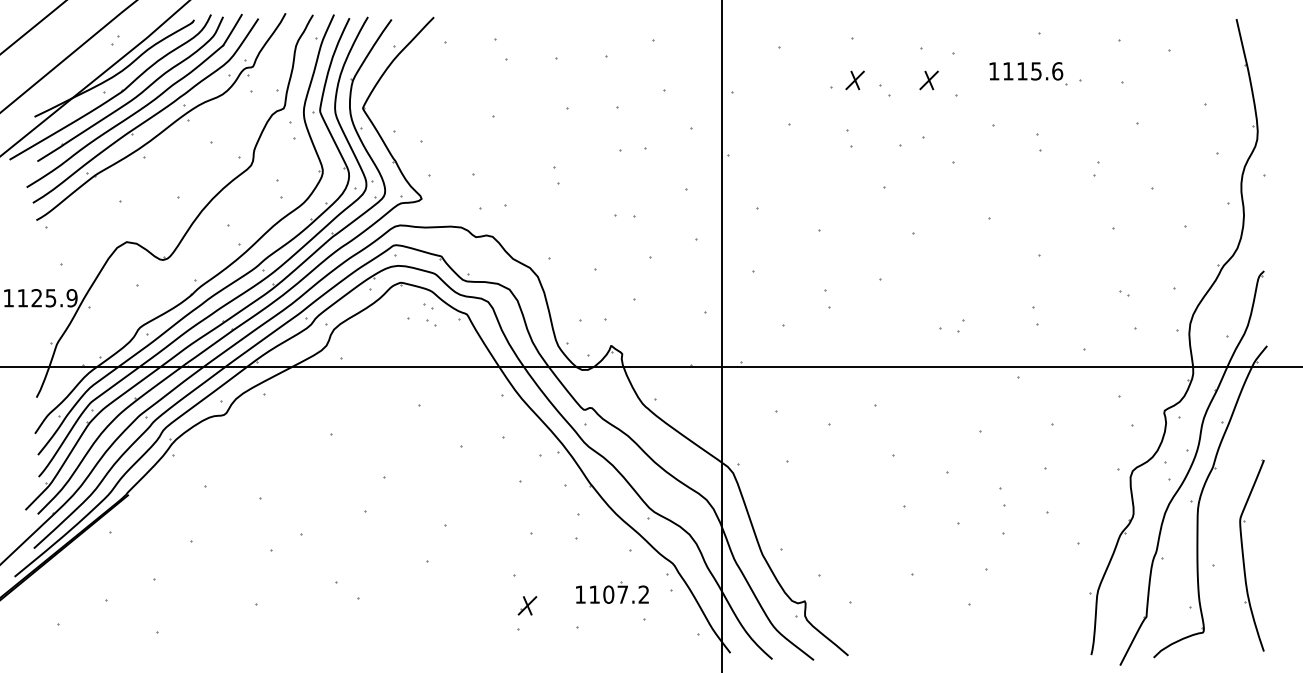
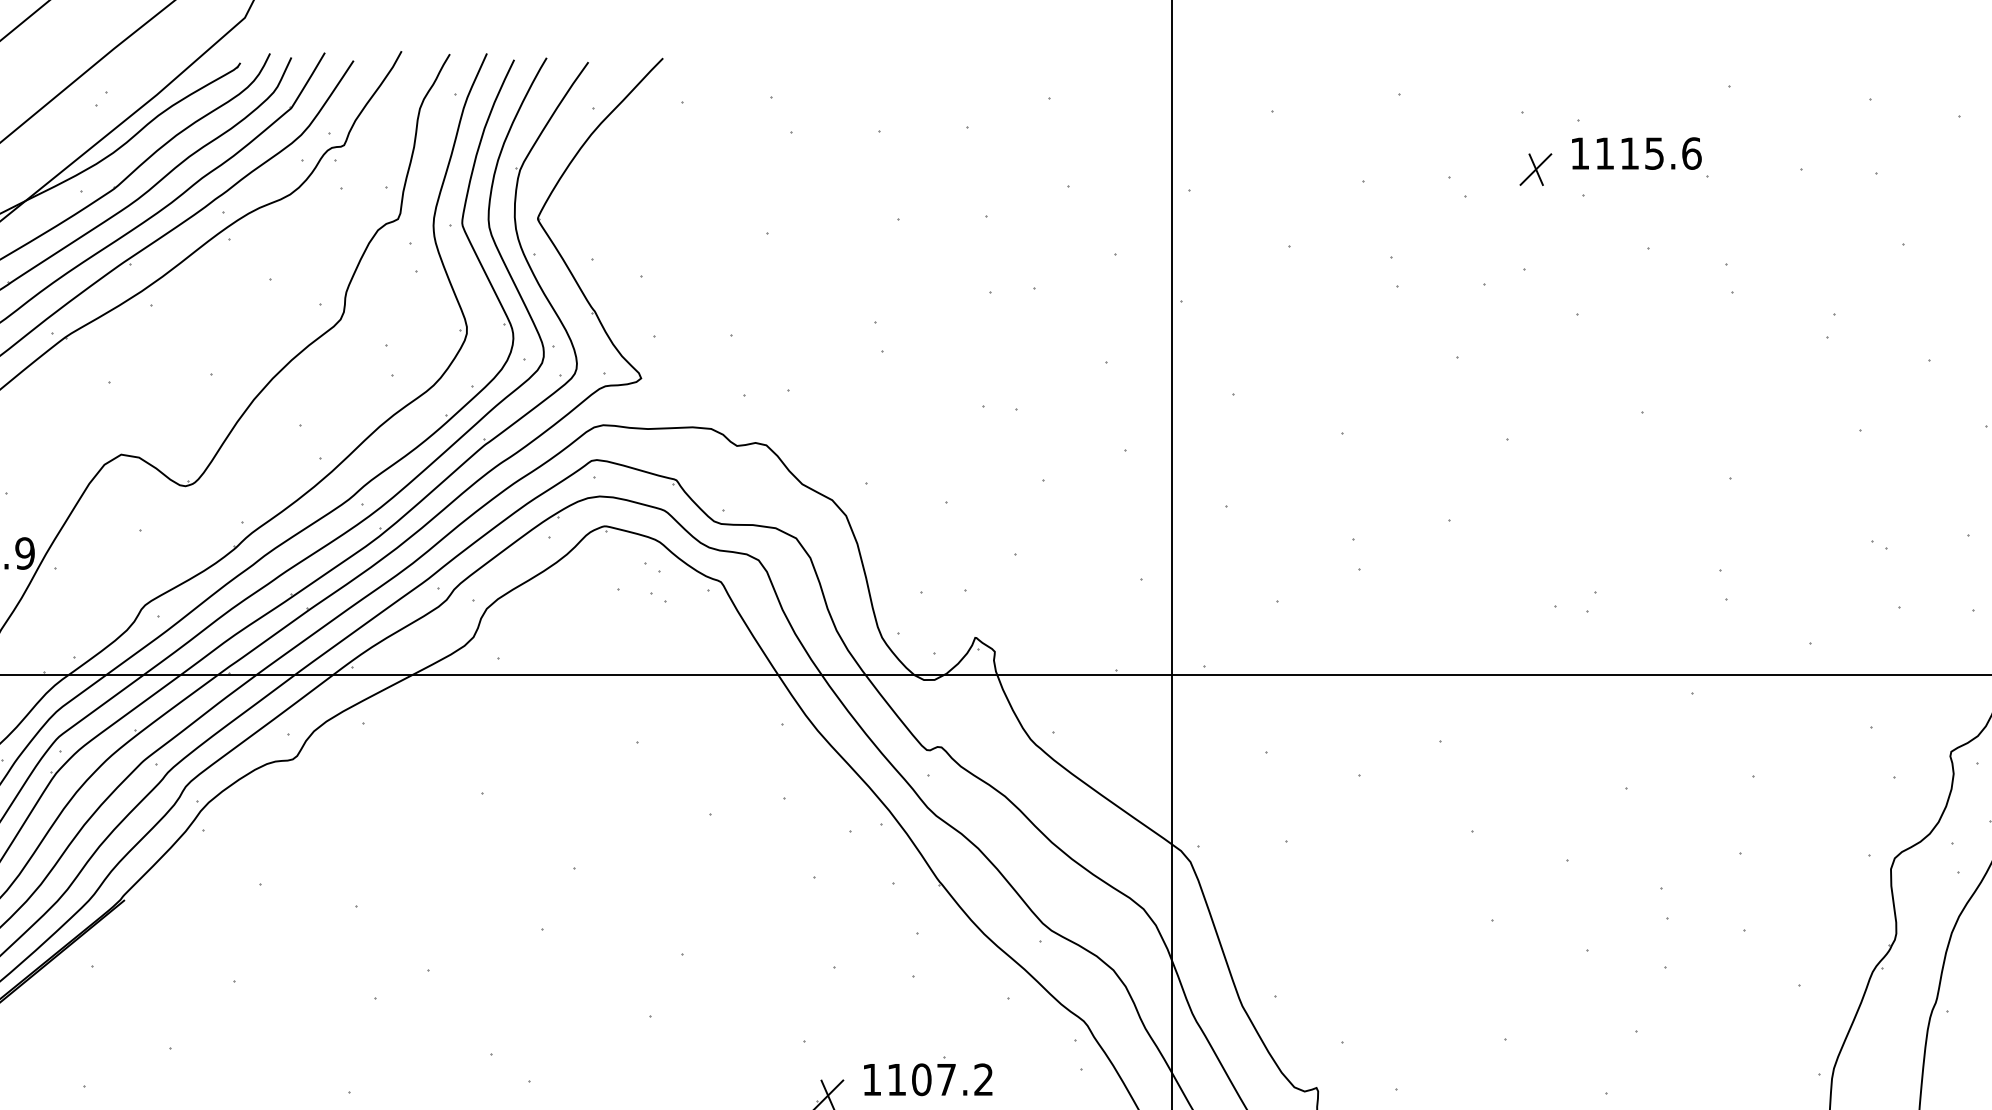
part: (1028, 73) -> (1640, 157), moved
part: (854, 80) -> (1404, 169), removed
part: (612, 592) -> (928, 1075), moved

